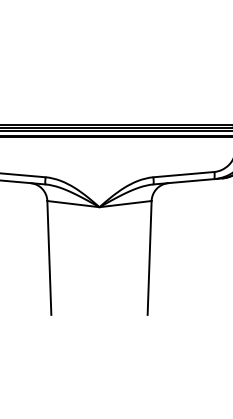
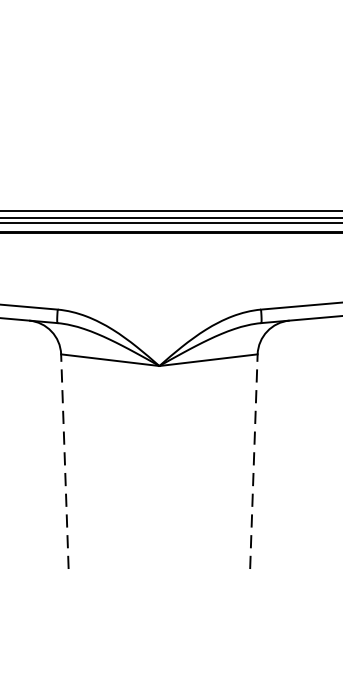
line: (49, 257) -> (65, 460), solid -> dashed
line: (149, 257) -> (253, 460), solid -> dashed

